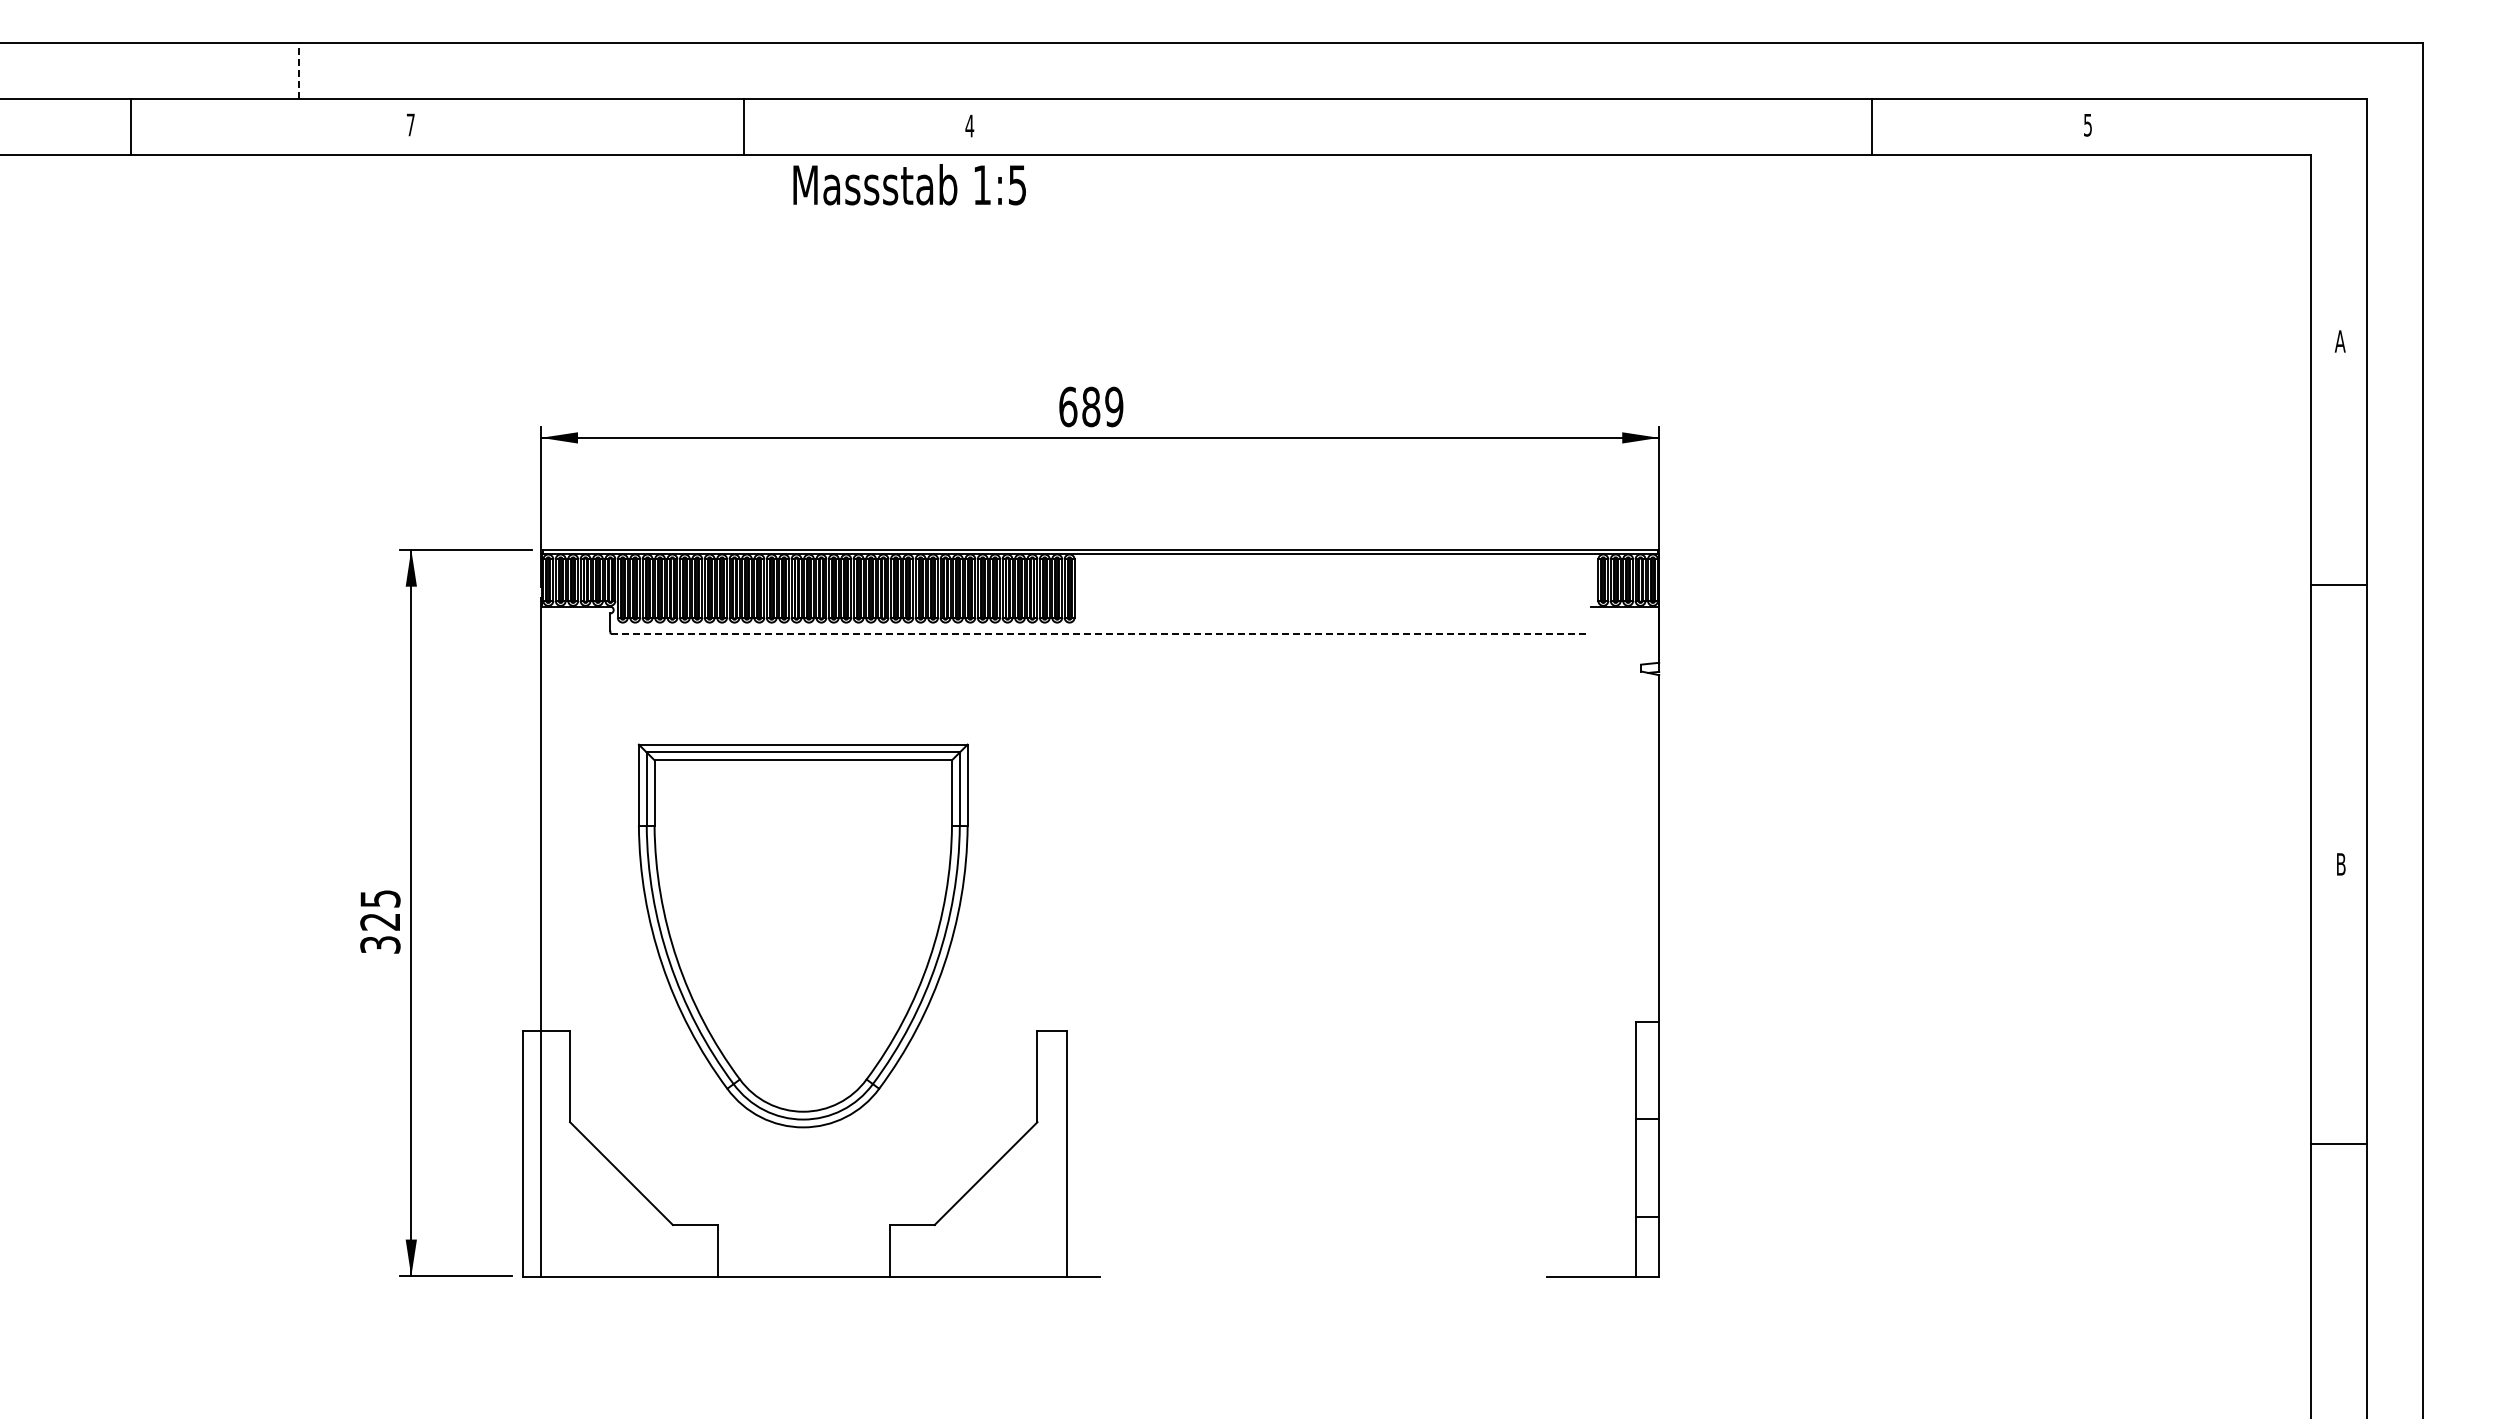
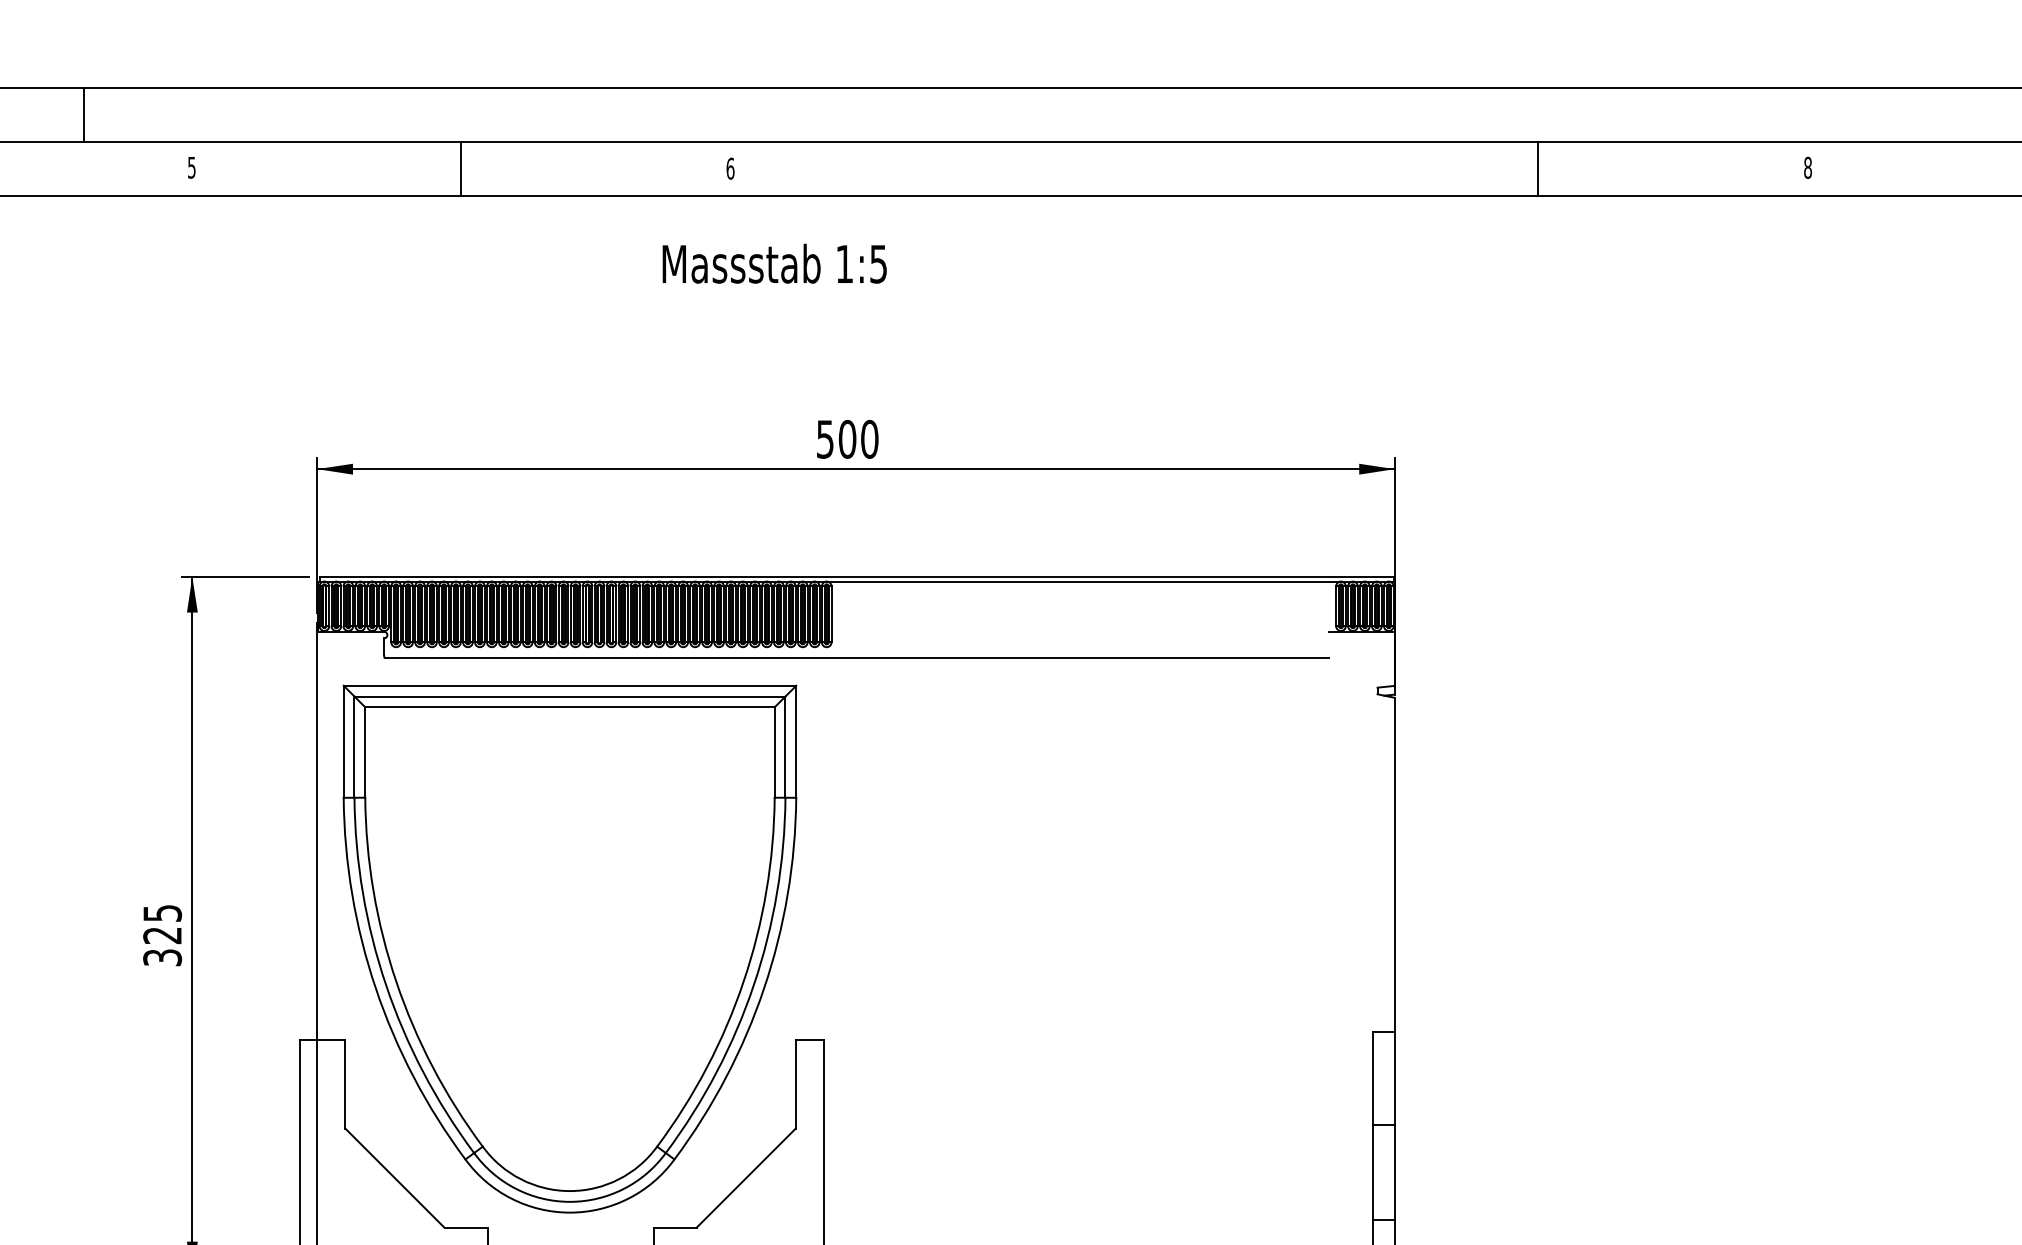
line: (298, 70) -> (83, 115), dashed -> solid
text: (410, 124) -> (191, 167), 7 -> 5
text: (2087, 124) -> (1807, 167), 5 -> 8
text: (969, 125) -> (730, 168), 4 -> 6
line: (743, 126) -> (460, 169), moved
line: (1872, 126) -> (1538, 169), moved
text: (909, 184) -> (774, 263), moved
text: (1091, 406) -> (847, 438), 689 -> 500
line: (1100, 634) -> (856, 658), dashed -> solid
part: (803, 935) -> (570, 948), size x1.43

